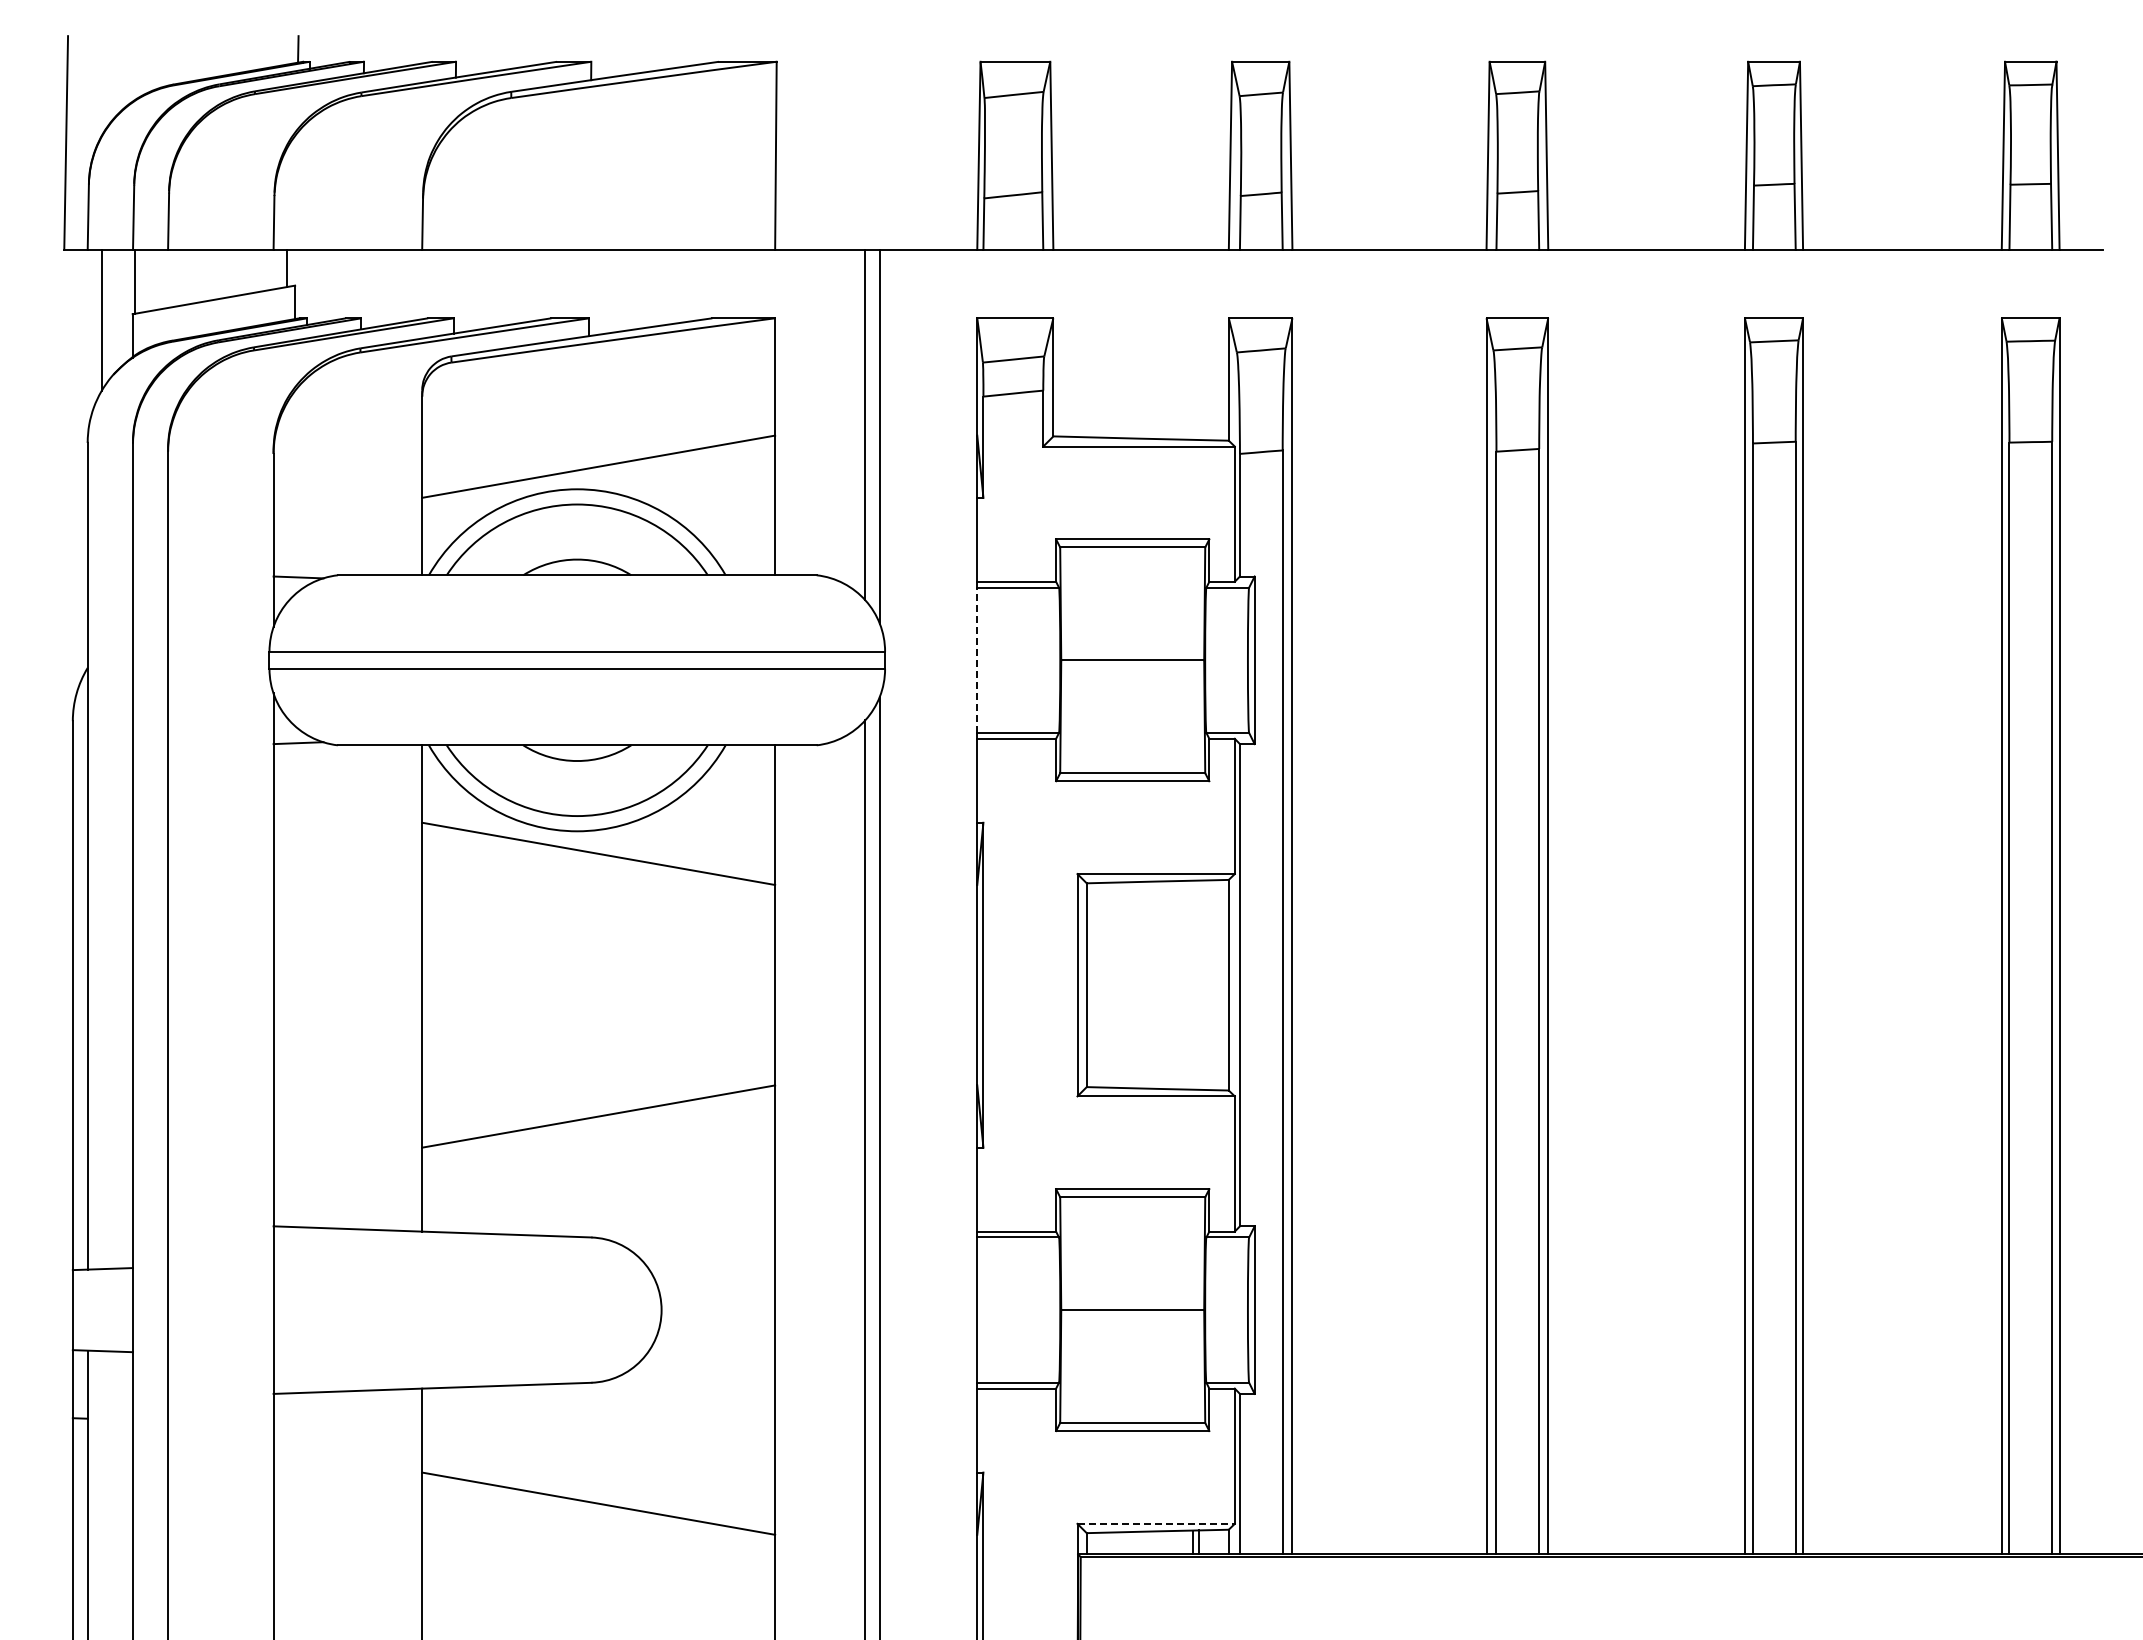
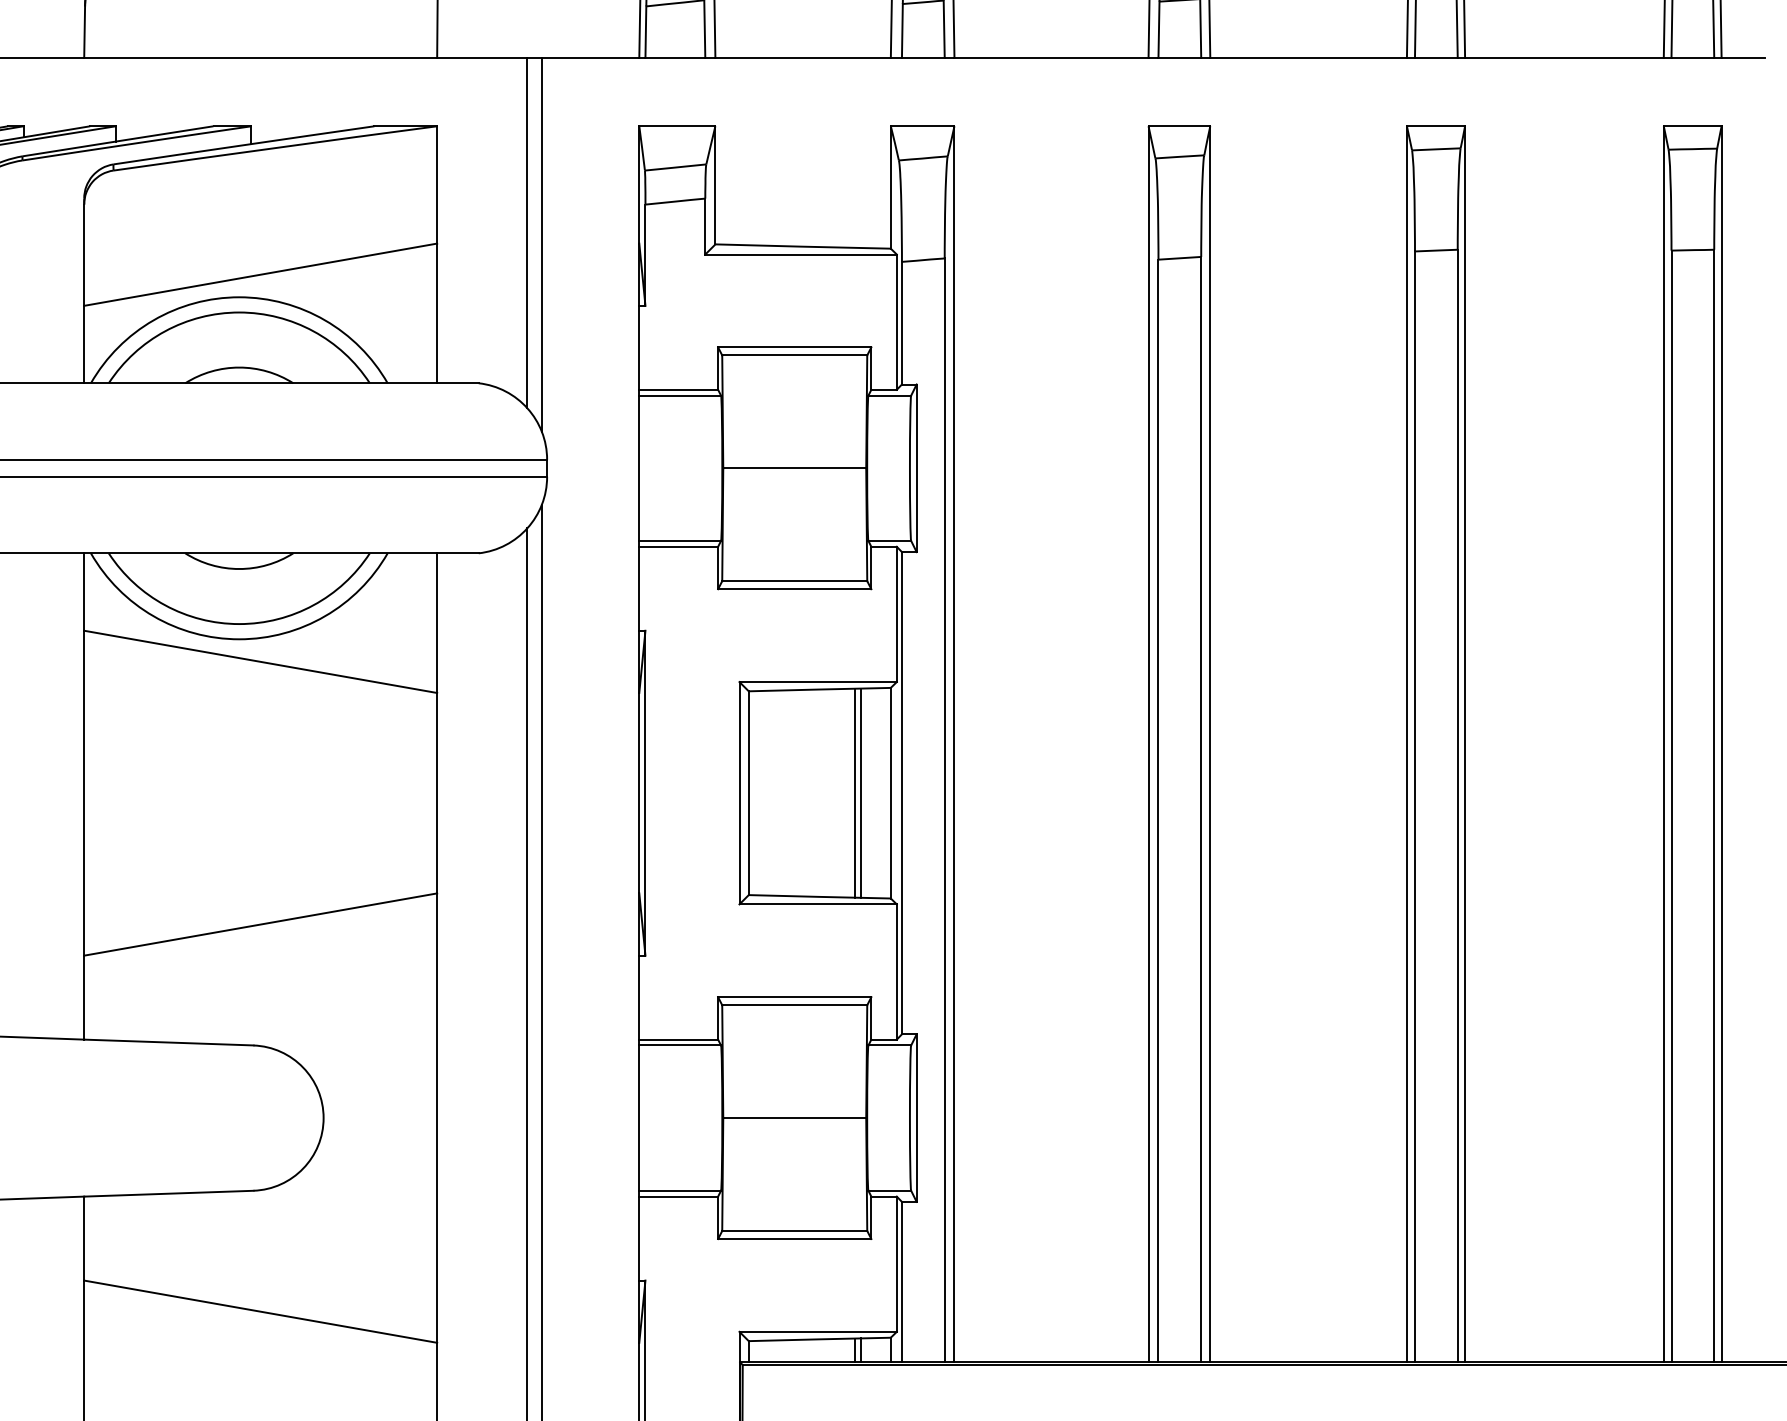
line: (977, 660) -> (639, 468), dashed -> solid
line: (1193, 984) -> (855, 792), added
line: (1199, 984) -> (861, 792), added
line: (1156, 1523) -> (818, 1331), dashed -> solid

